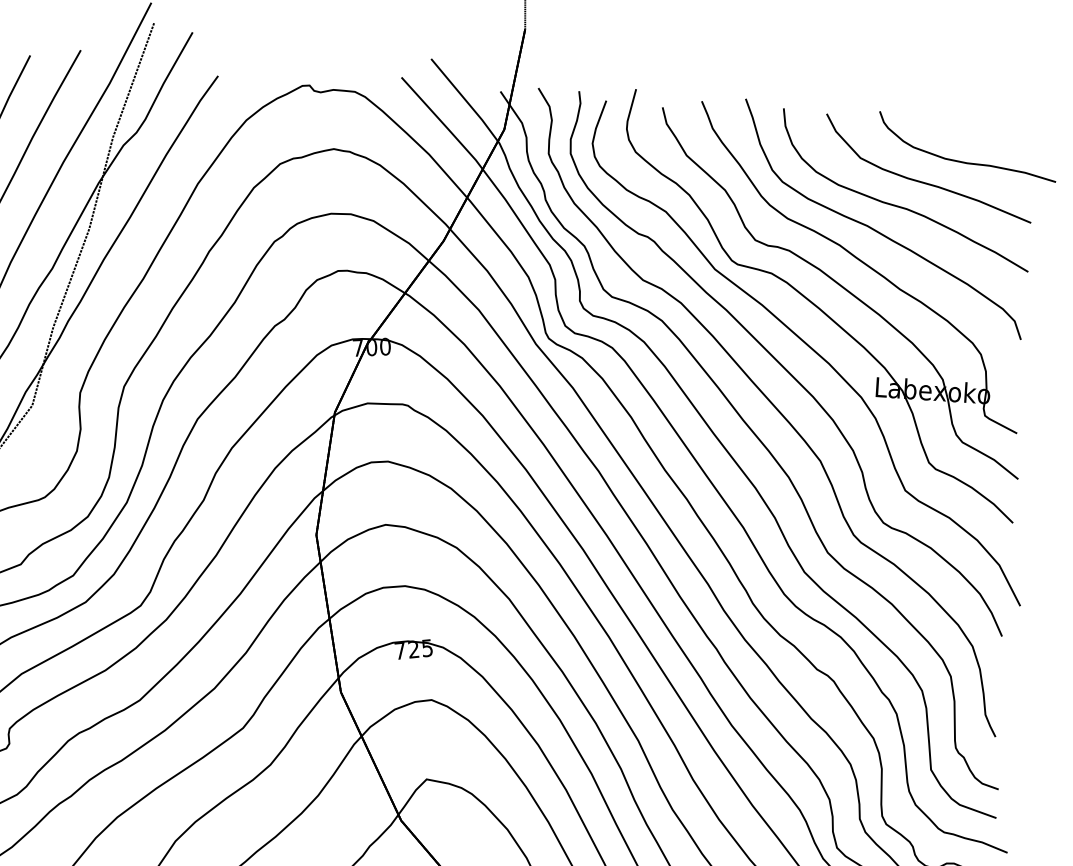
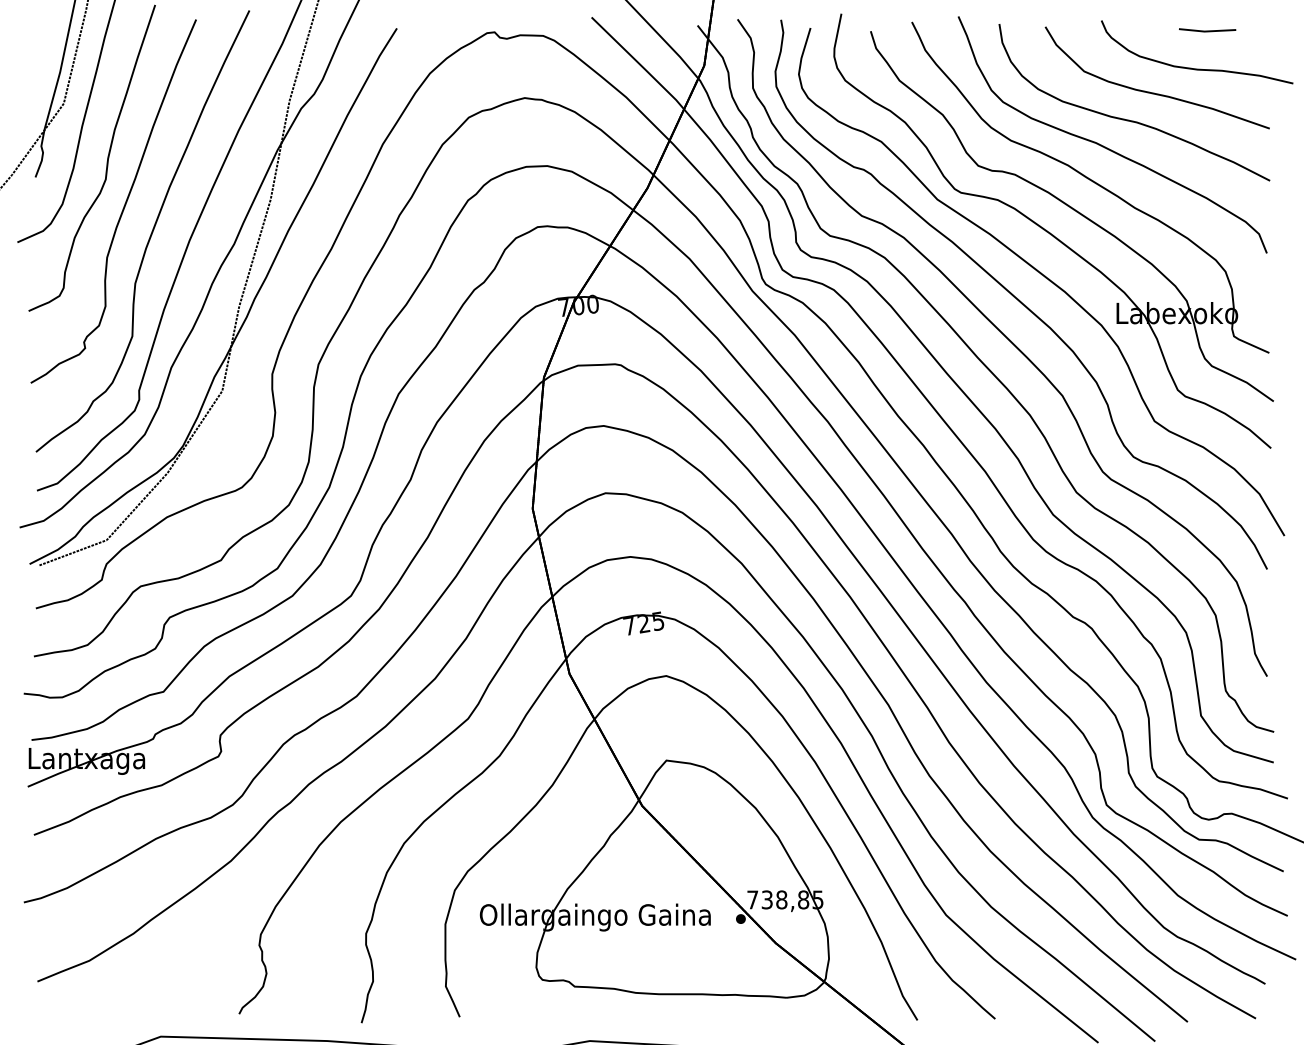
part: (978, 127) -> (1207, 30), added

